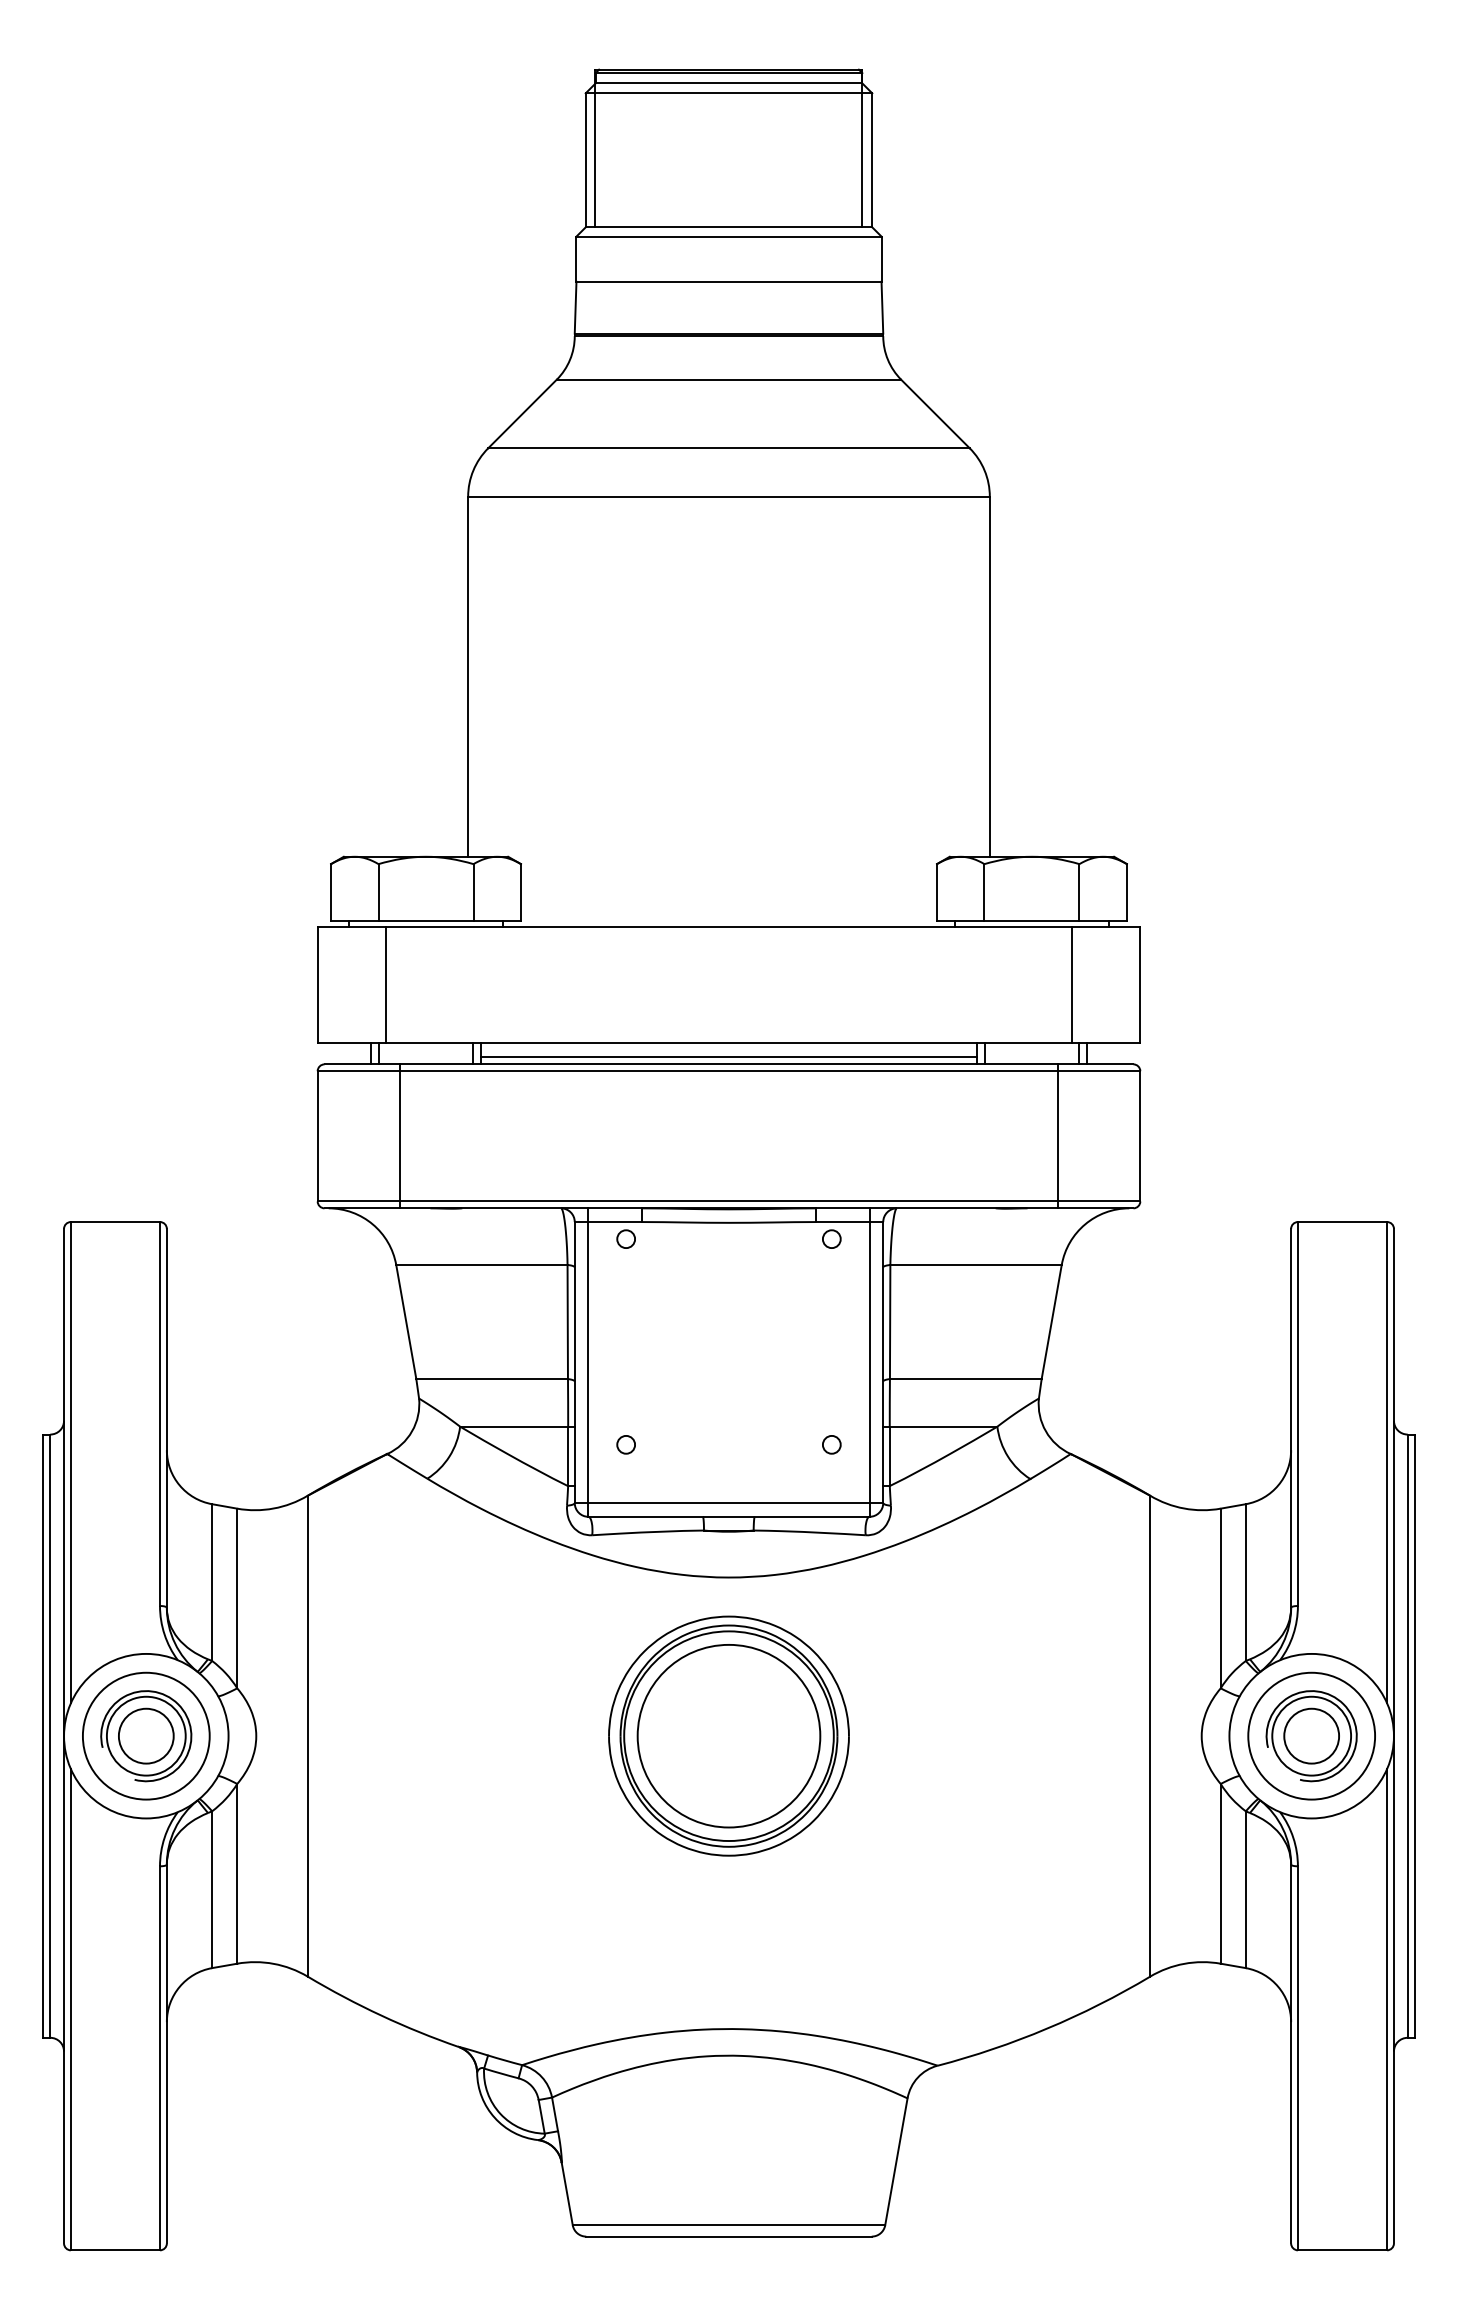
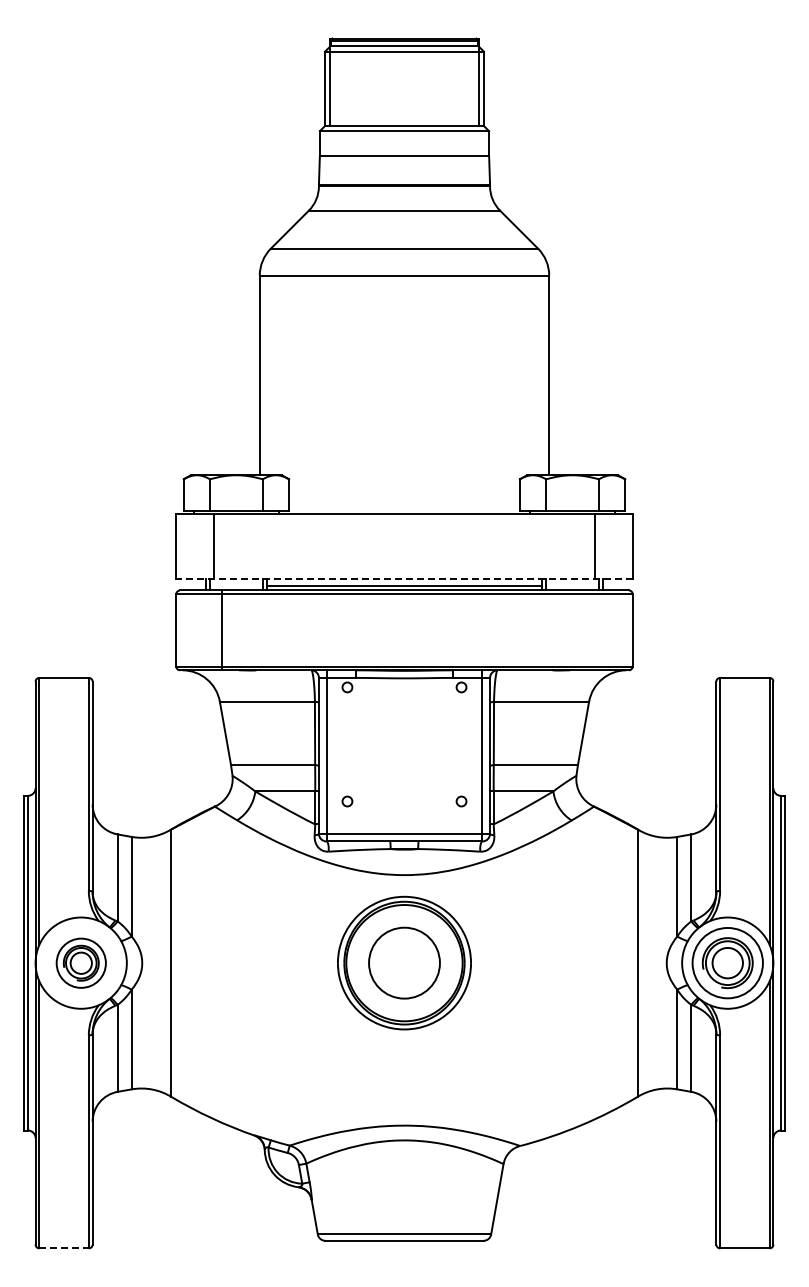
line: (729, 1042) -> (404, 578), solid -> dashed
line: (1058, 1136) -> (587, 630), removed
circle: (729, 1734) -> (404, 962), size x0.7
part: (146, 1736) -> (81, 963), size x0.7
line: (116, 2250) -> (64, 1248), solid -> dashed

